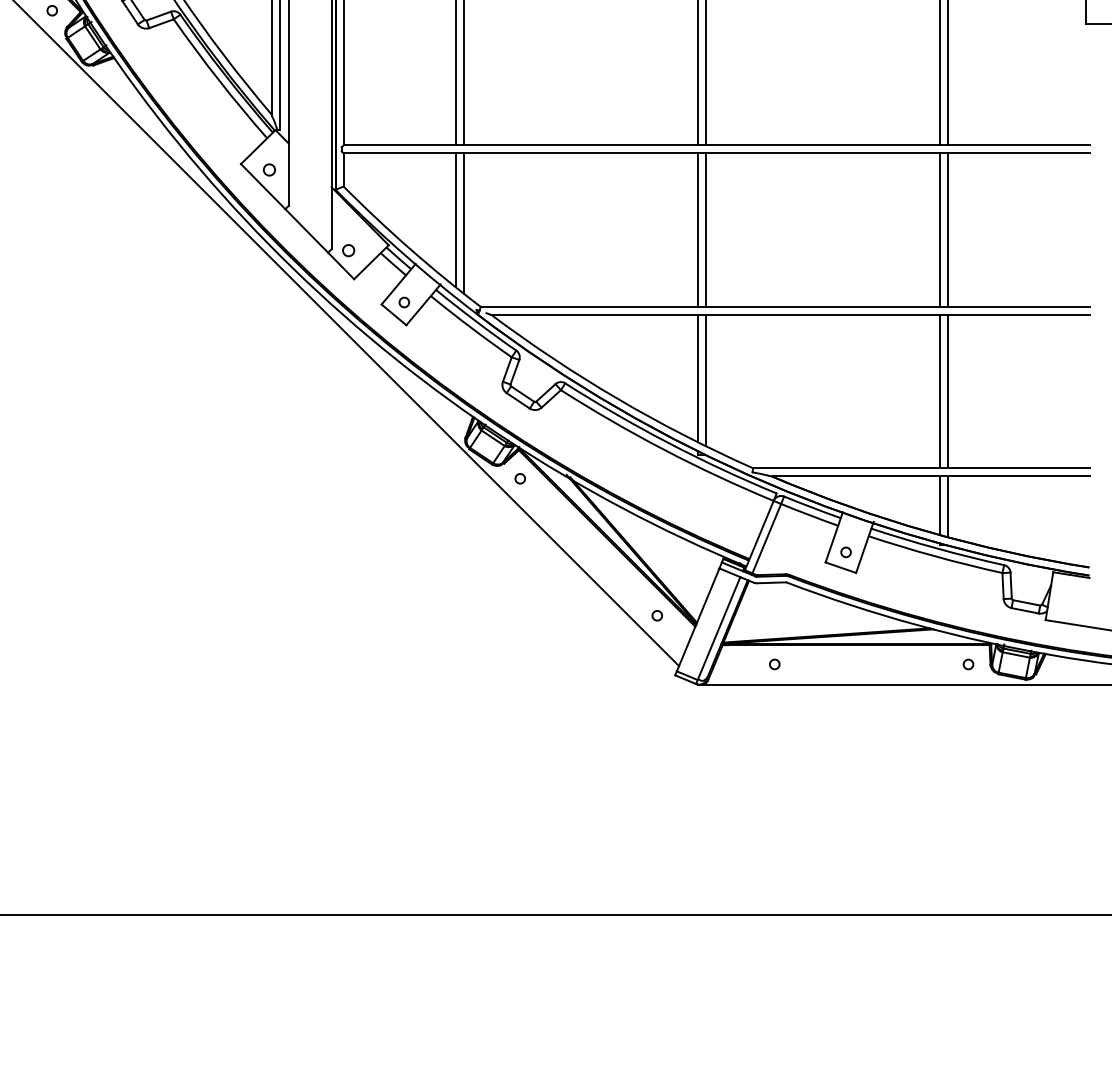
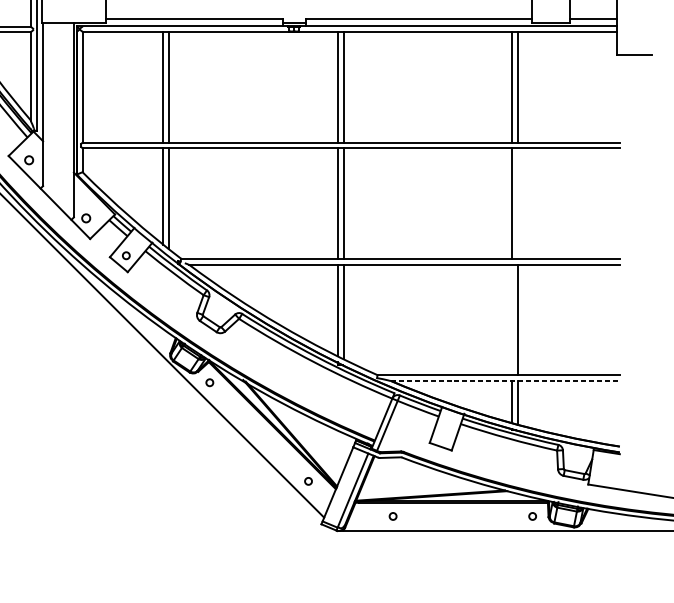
line: (948, 229) -> (518, 203), removed
line: (940, 391) -> (512, 319), removed
line: (930, 476) -> (505, 381), solid -> dashed
circle: (845, 552) -> (444, 435), removed

